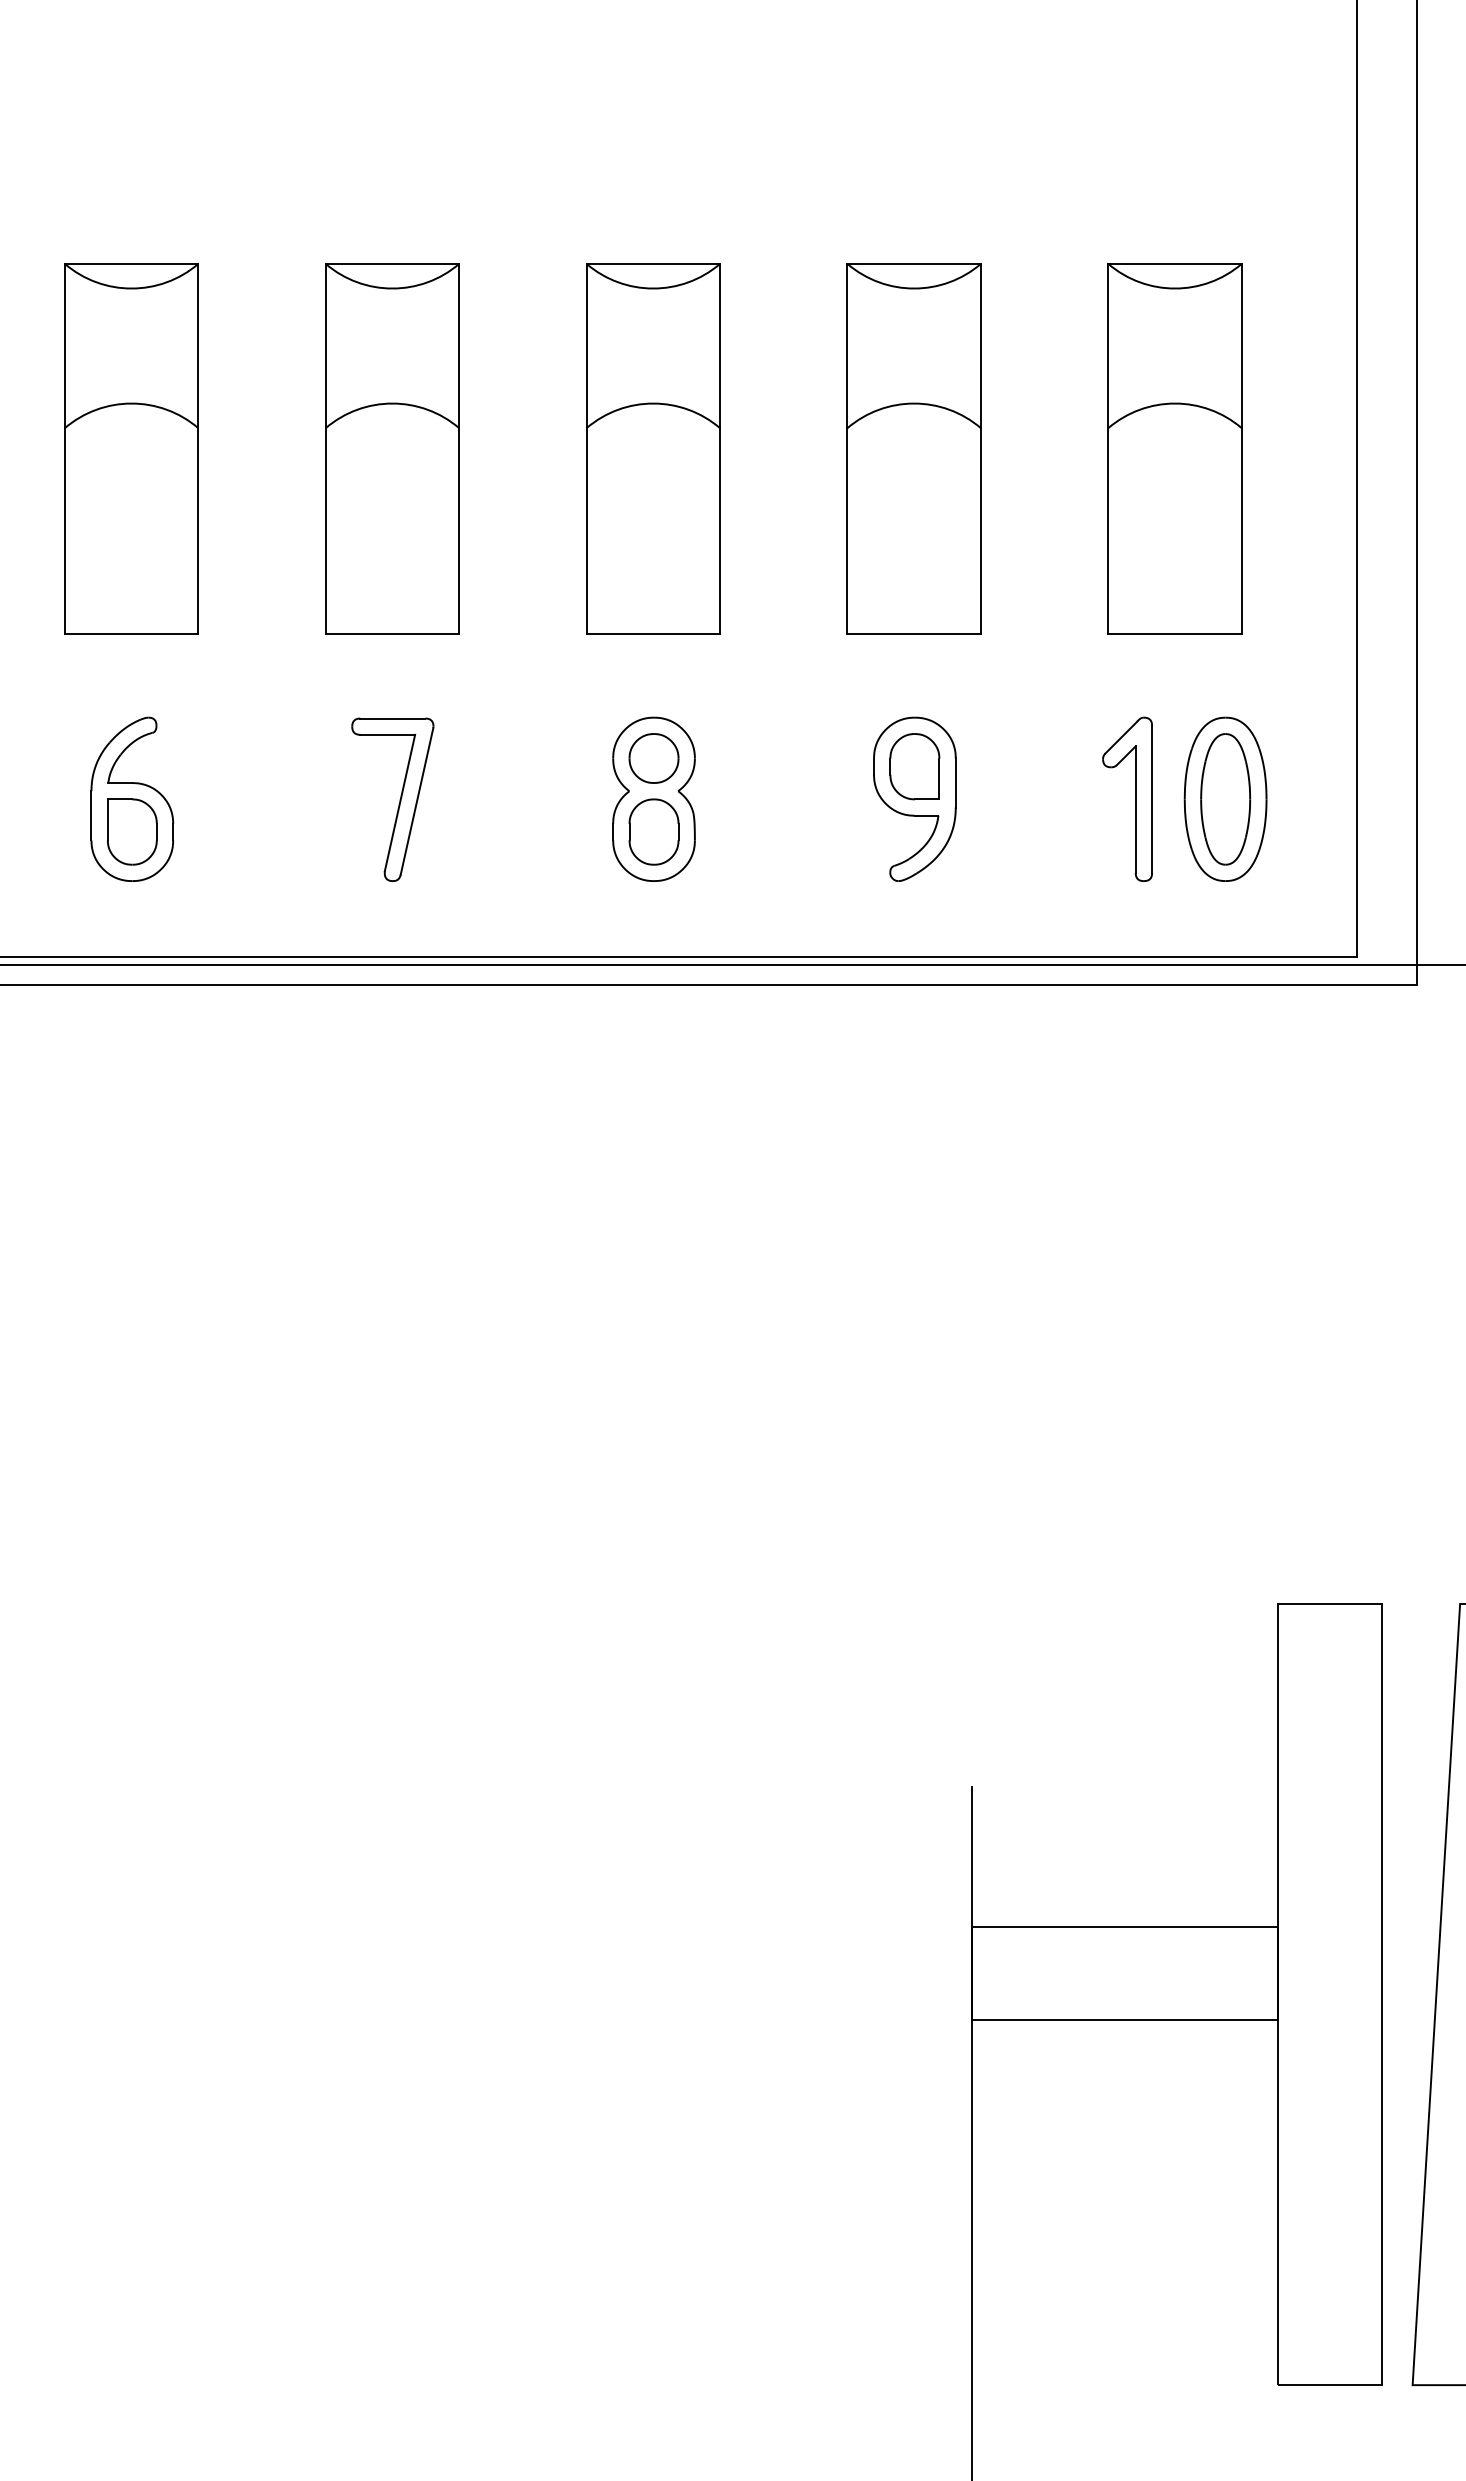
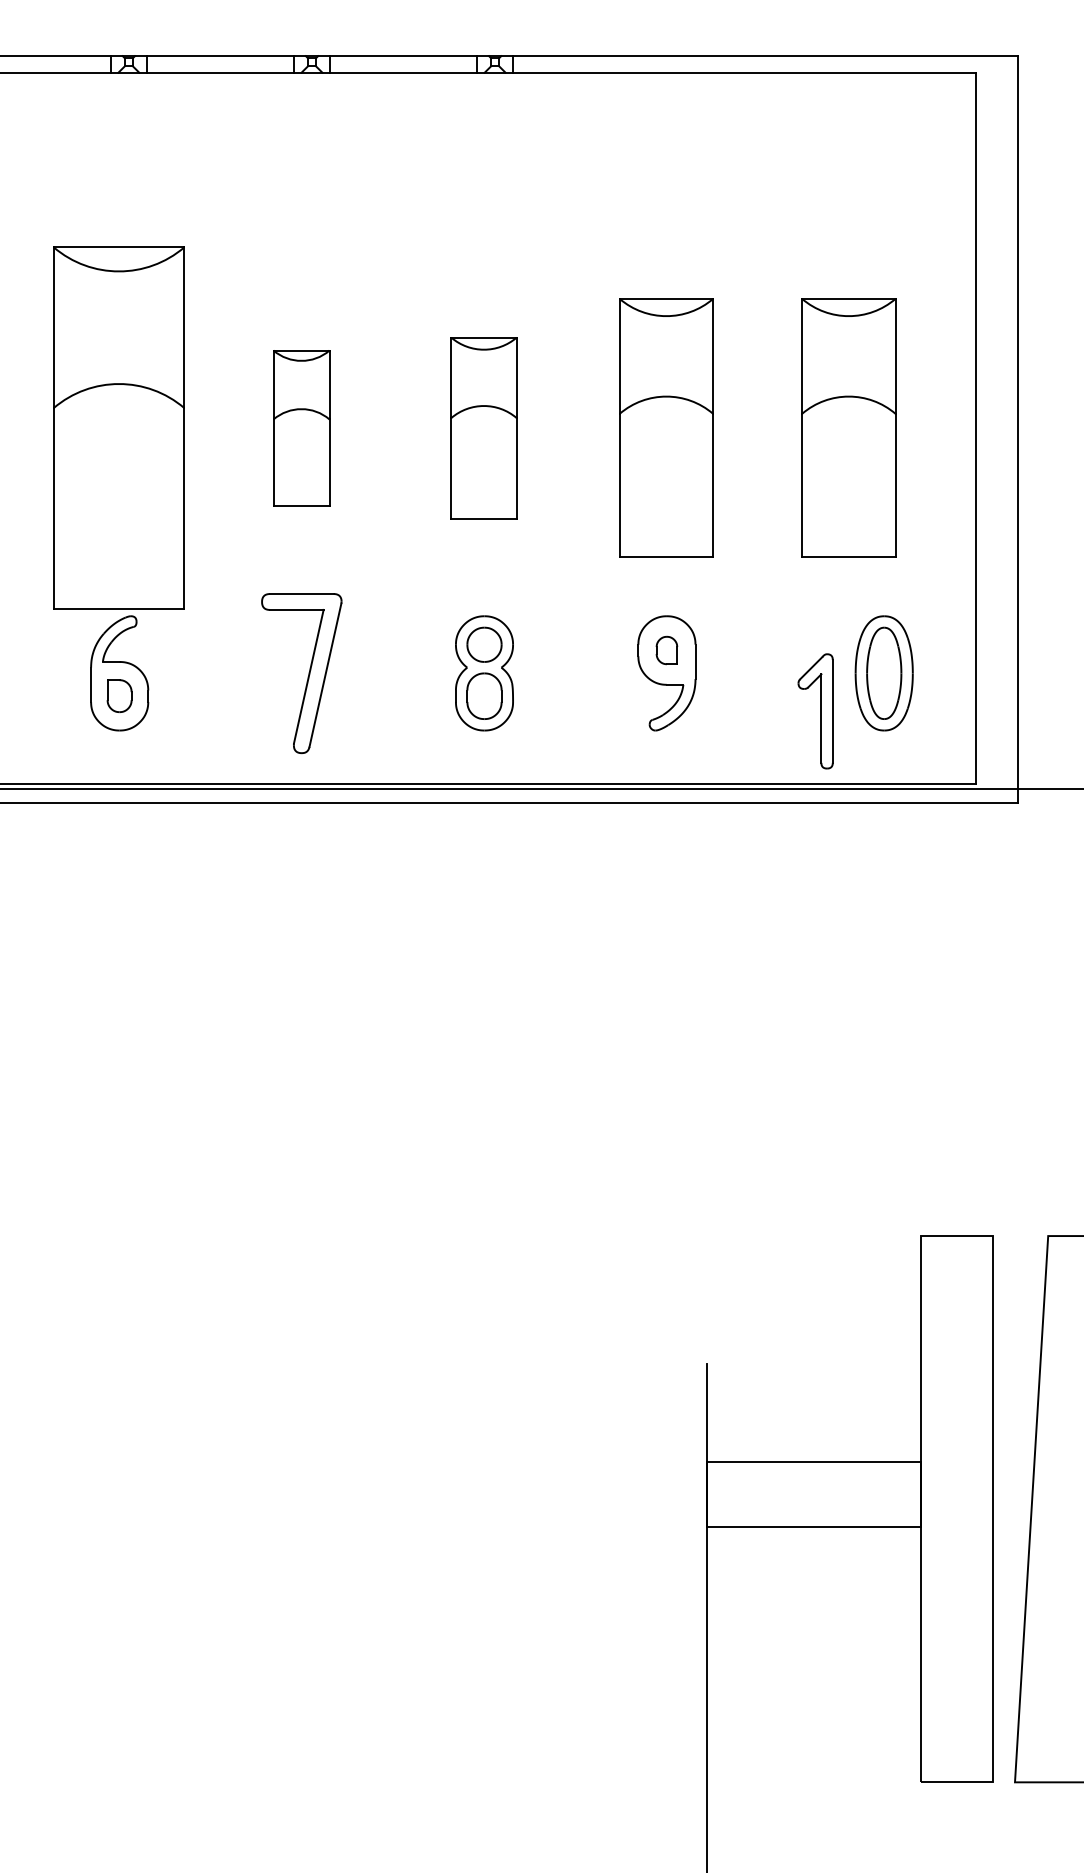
part: (132, 447) -> (119, 427), size x1.4
part: (392, 447) -> (301, 427), size x0.6
part: (652, 447) -> (483, 427), size x0.7
part: (914, 766) -> (666, 650), size x0.6
part: (392, 799) -> (301, 673), size x1.4
part: (1127, 799) -> (815, 711), moved
part: (132, 830) -> (119, 695), size x0.7

